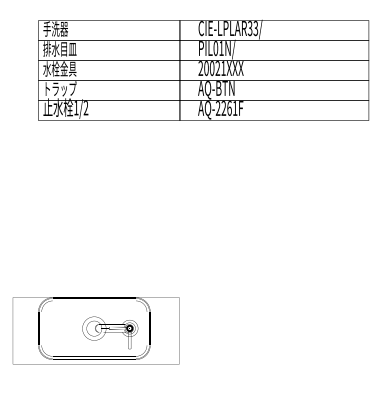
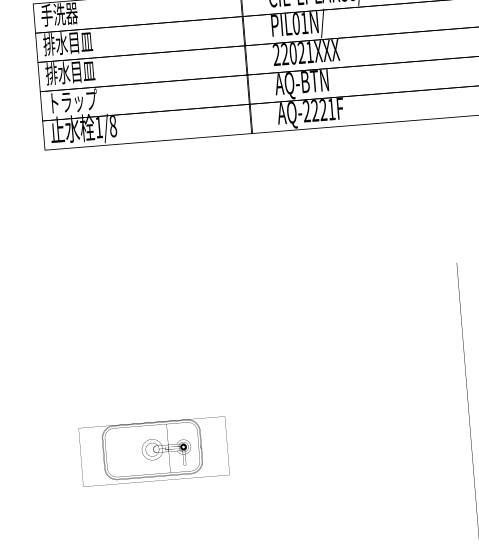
text: (59, 68) -> (69, 71), 水栓金具 -> 排水目皿
text: (206, 68) -> (284, 54), 20021XXX -> 22021XXX
text: (85, 108) -> (112, 127), 1/2 -> 1/8
text: (229, 108) -> (323, 110), AQ-2261F -> AQ-2221F
part: (95, 330) -> (153, 451), size x0.6

